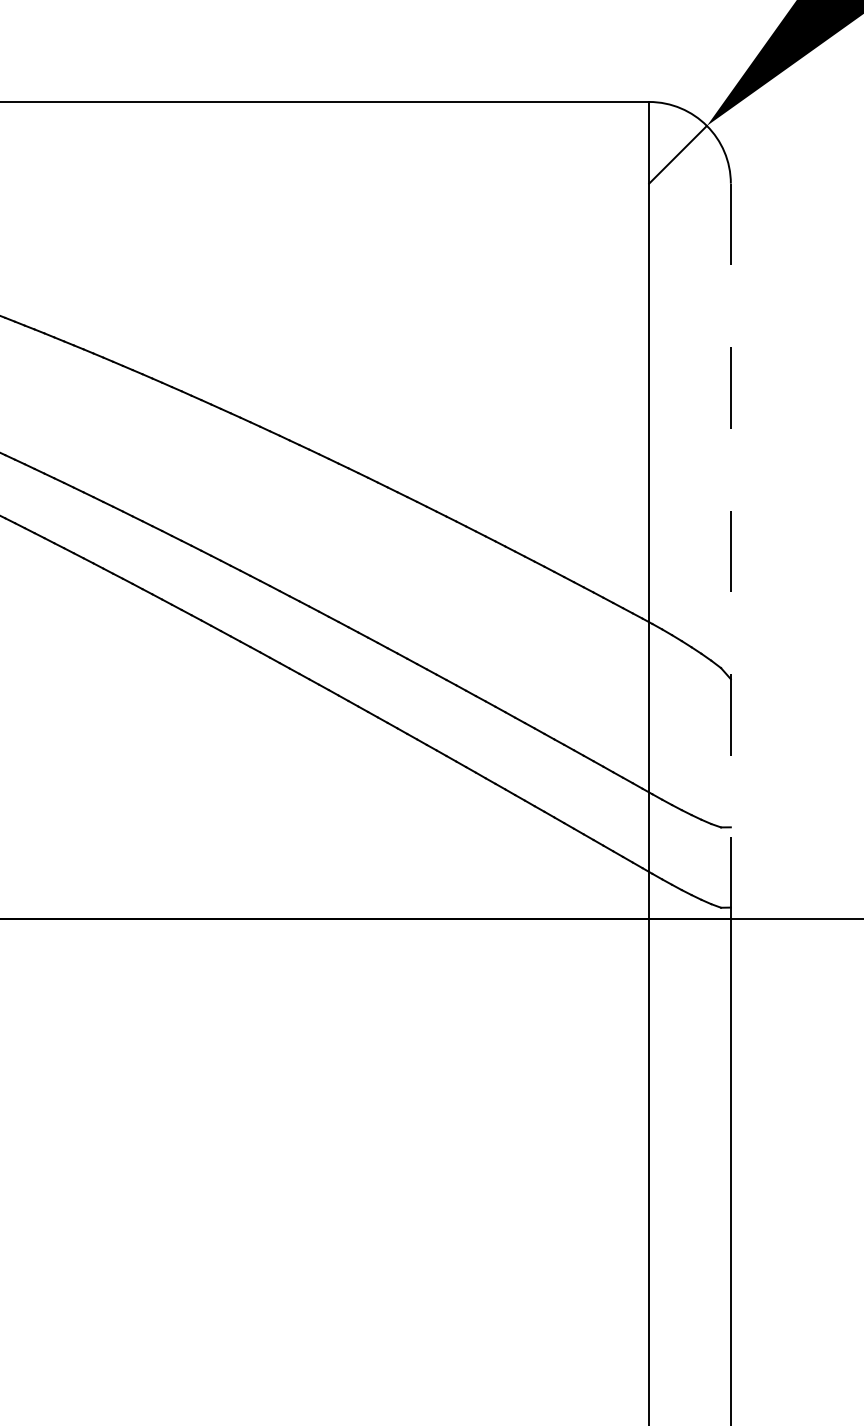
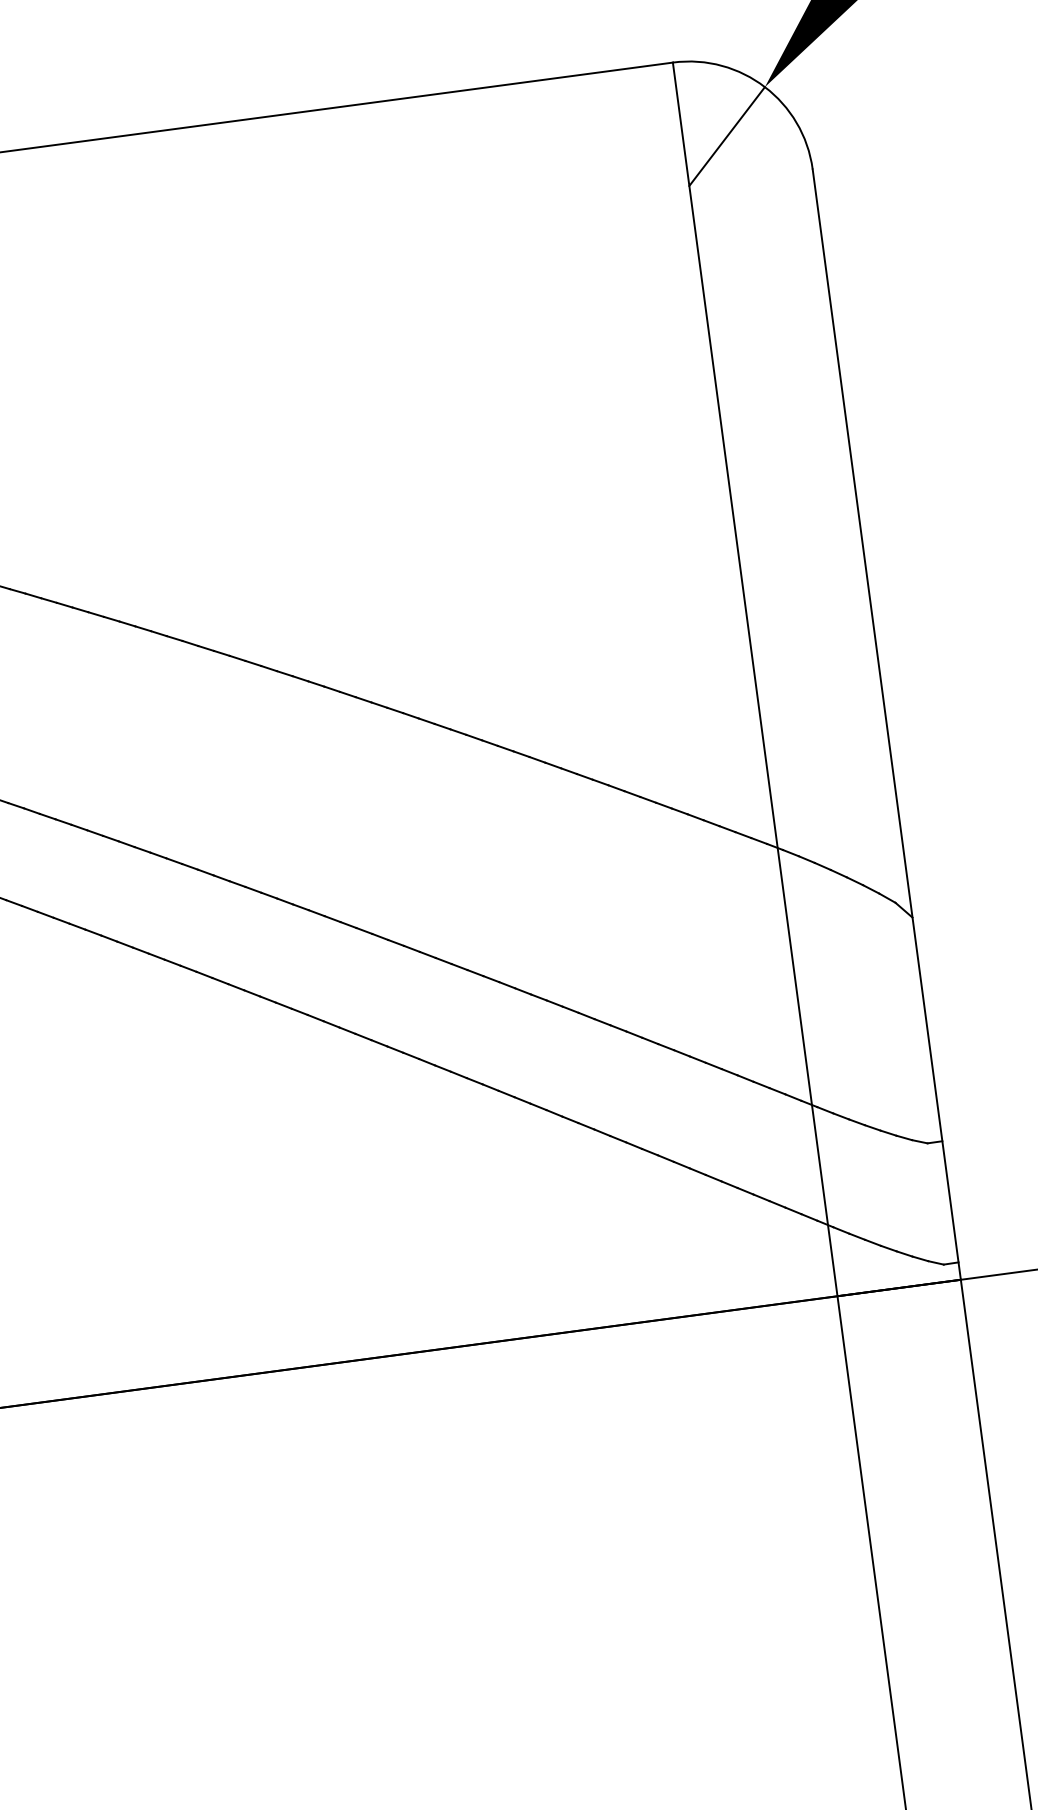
line: (730, 551) -> (886, 724), dashed -> solid

